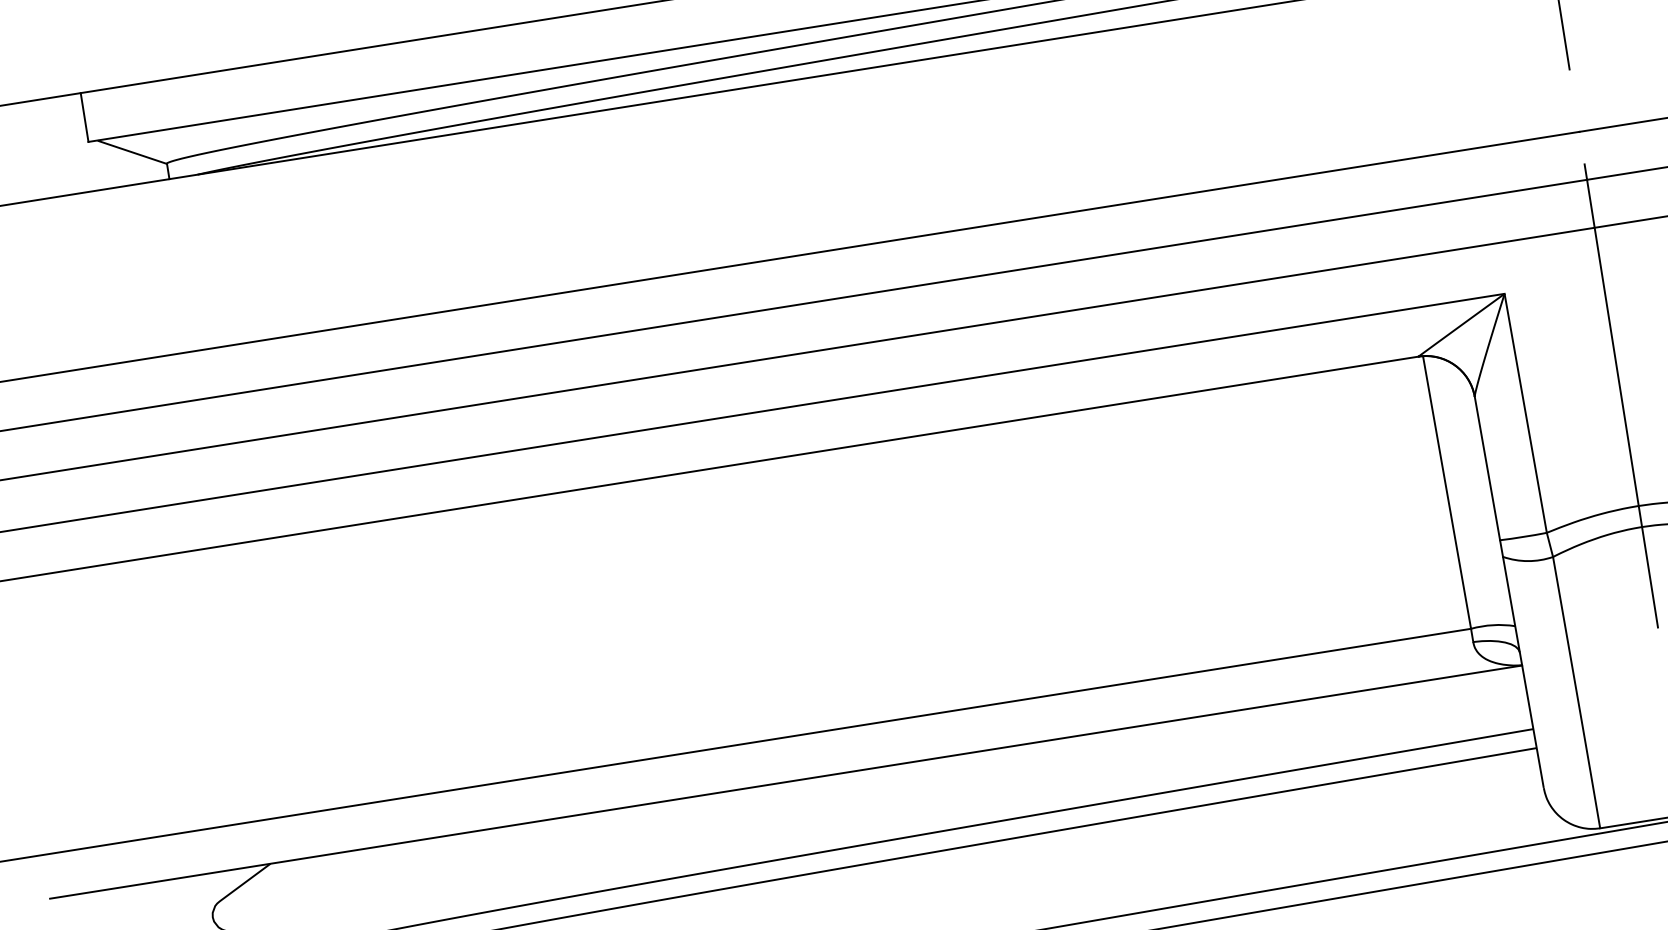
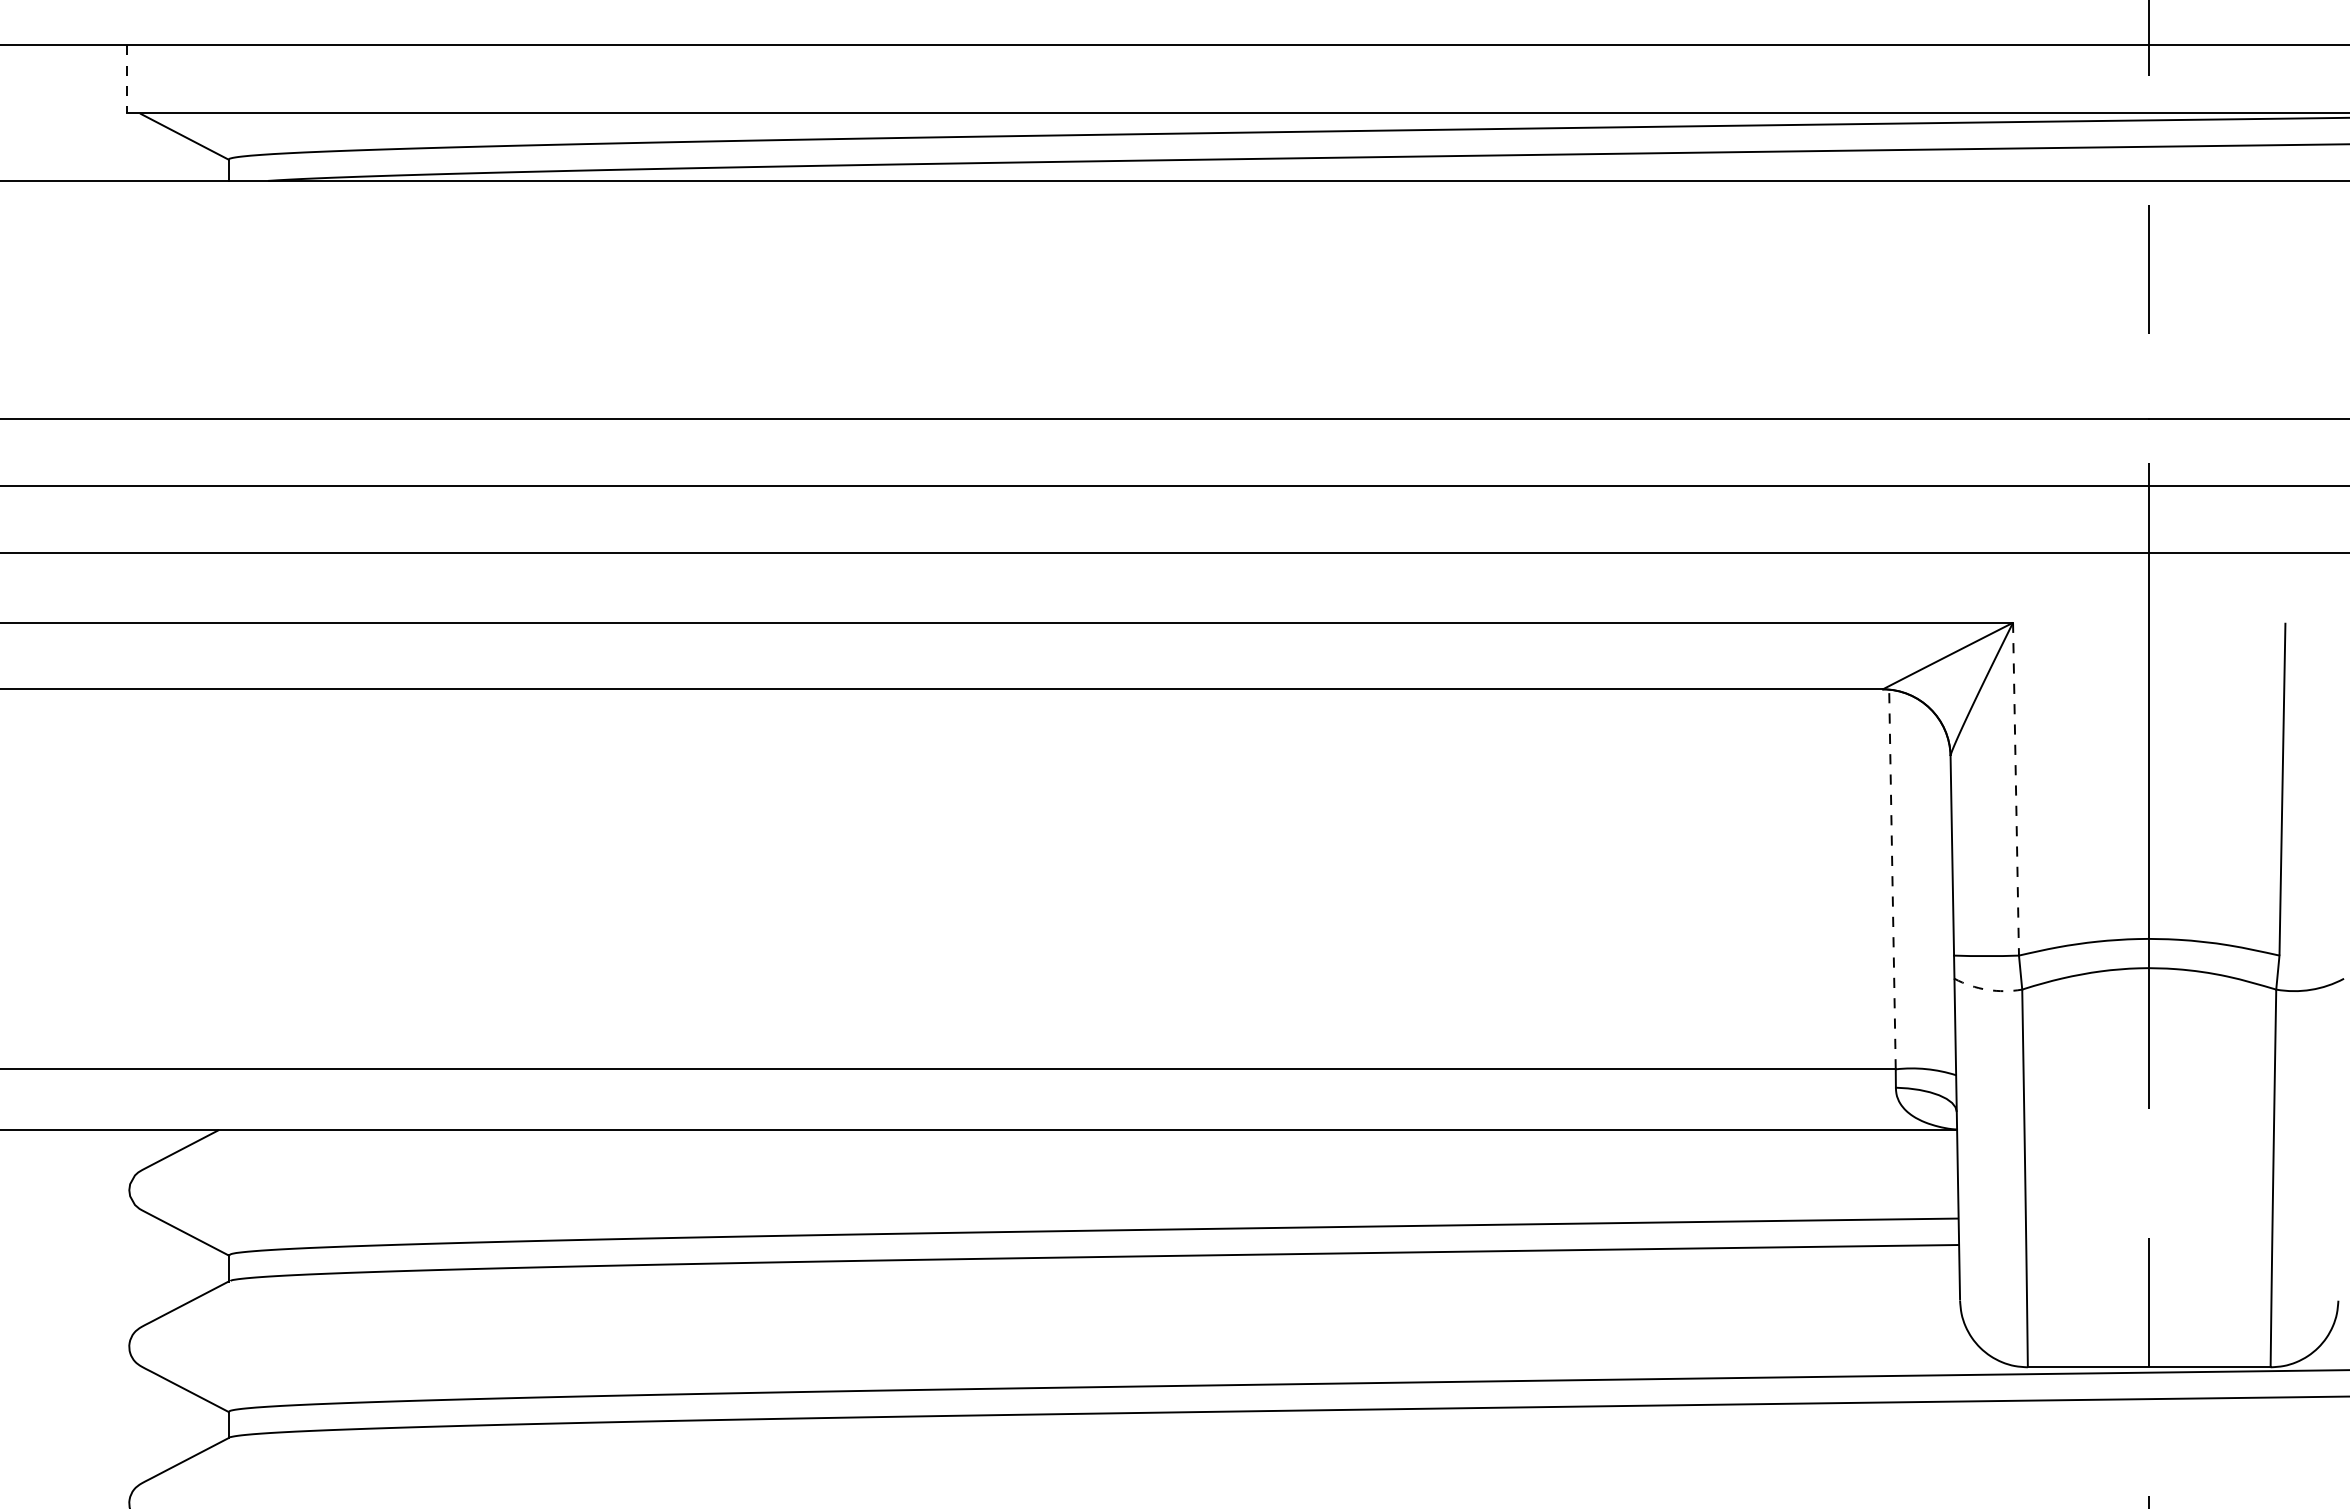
line: (84, 117) -> (127, 79), solid -> dashed
line: (1526, 413) -> (2016, 789), solid -> dashed
line: (1447, 493) -> (1892, 880), solid -> dashed
arc: (1528, 560) -> (1987, 989), solid -> dashed

